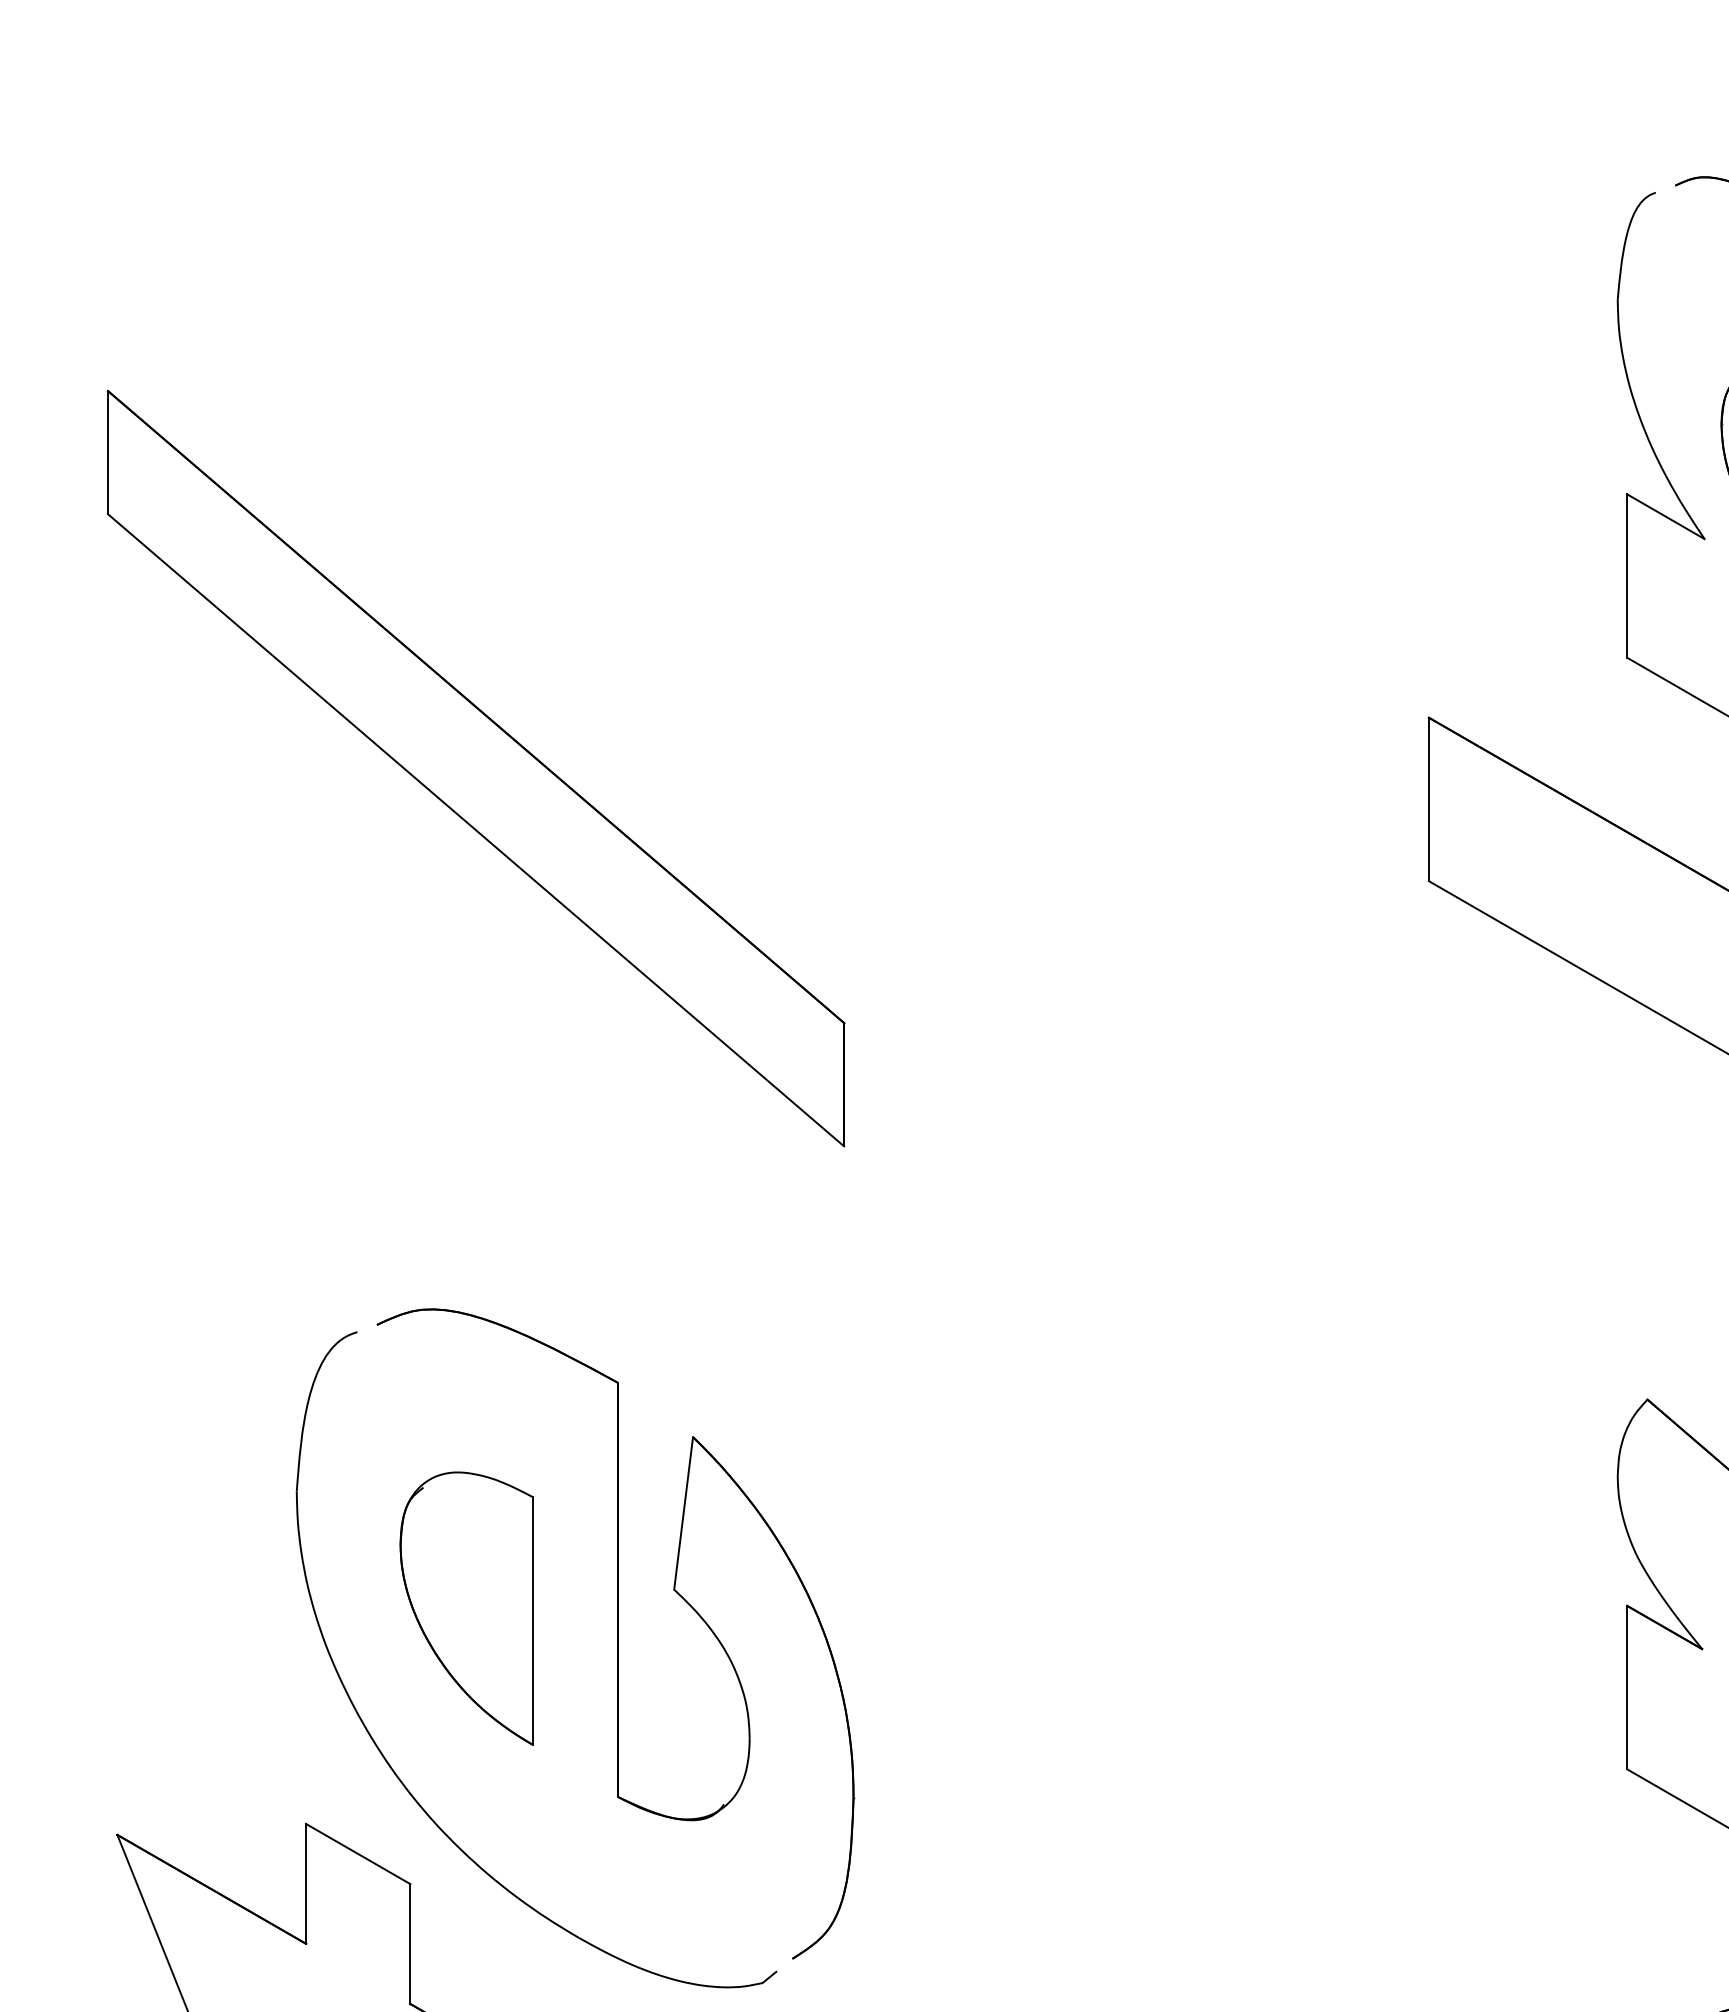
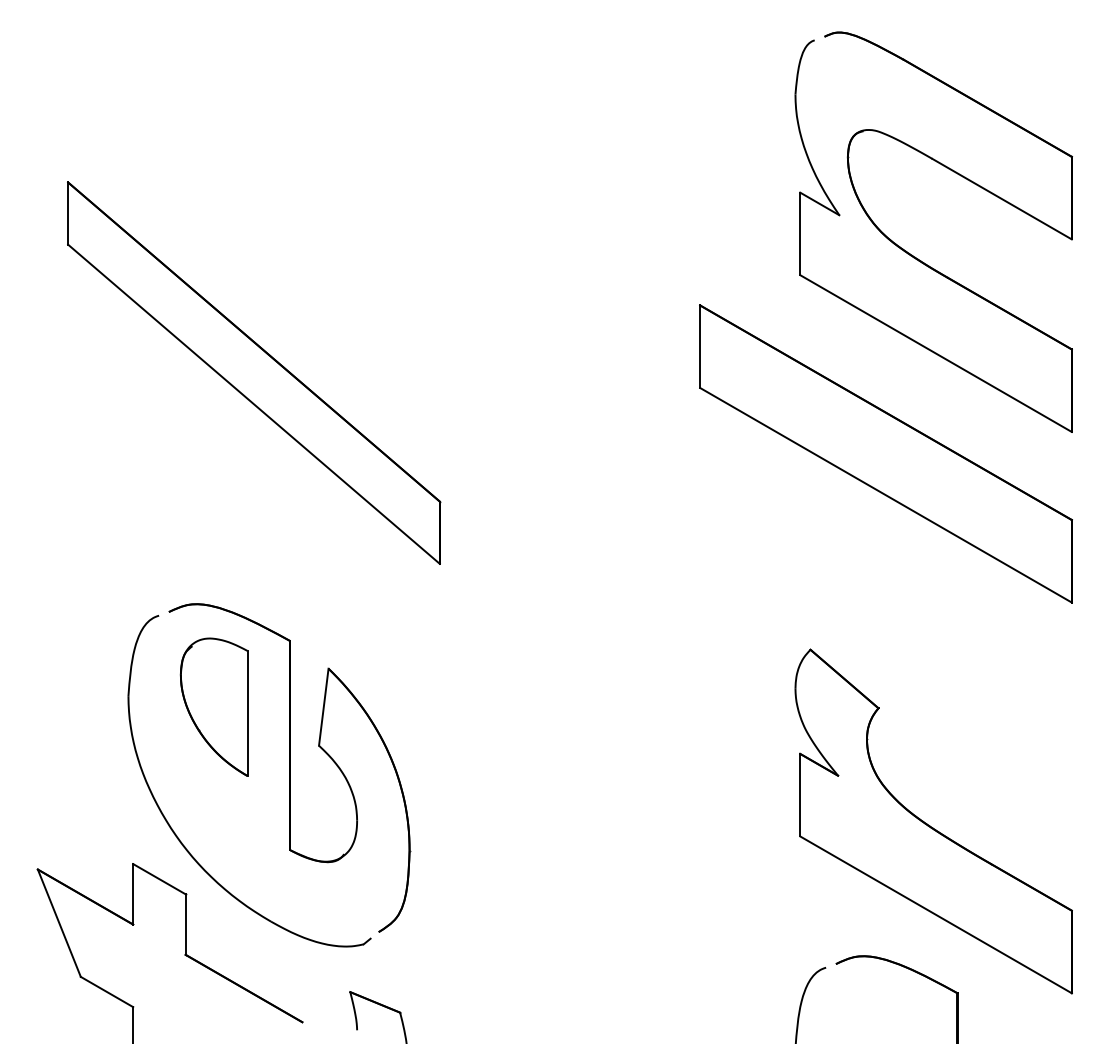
part: (477, 767) -> (254, 372), moved
part: (465, 1607) -> (213, 706), moved

